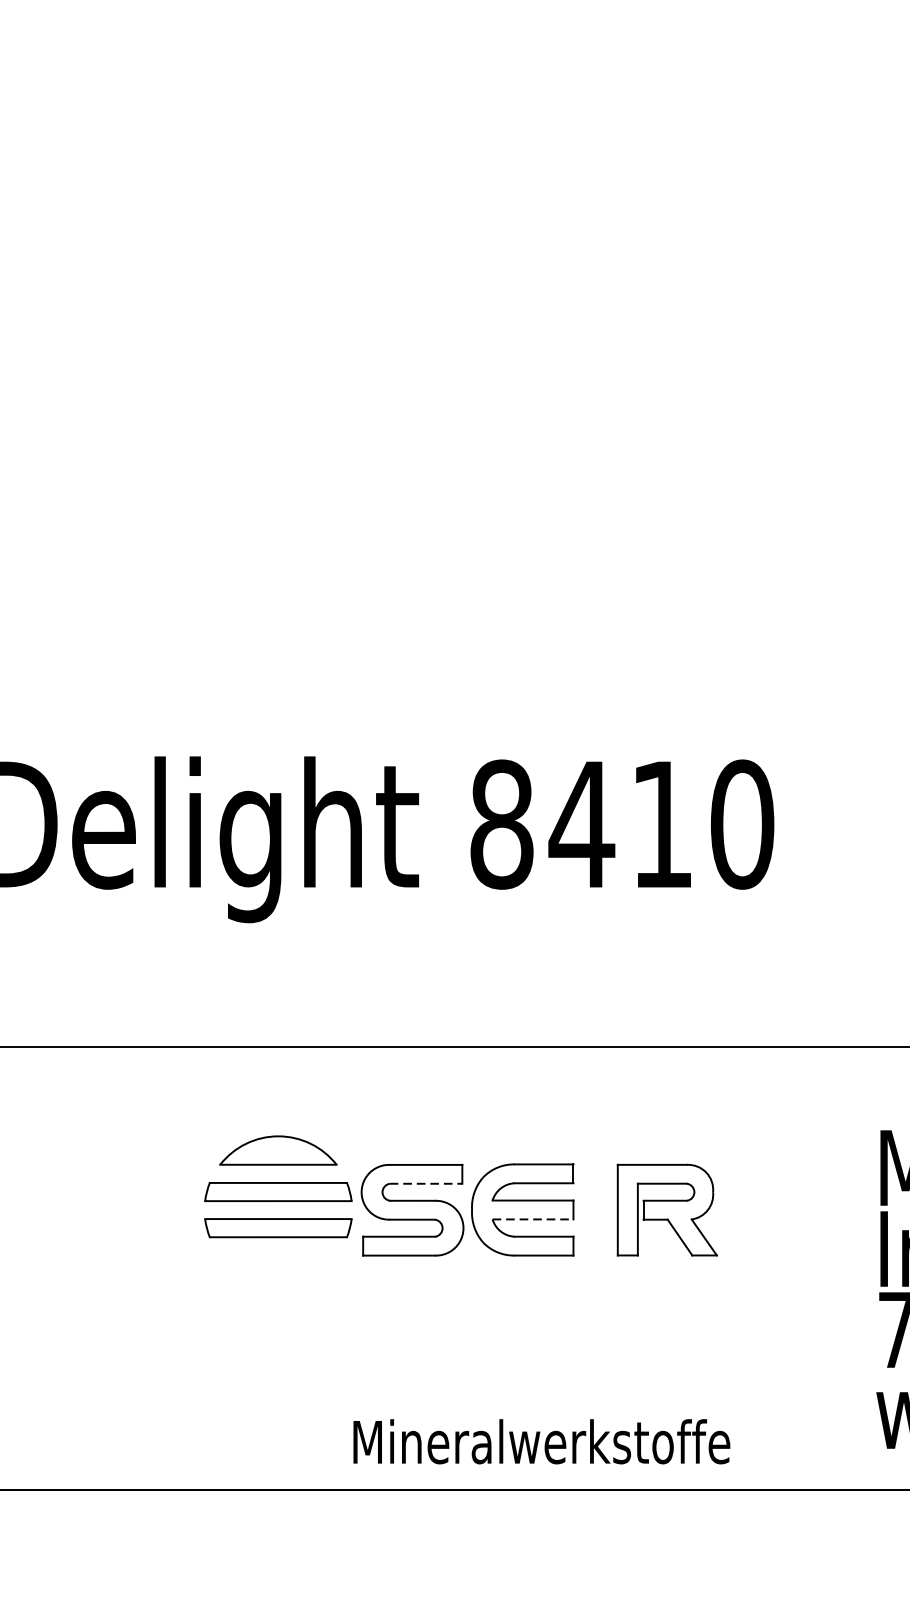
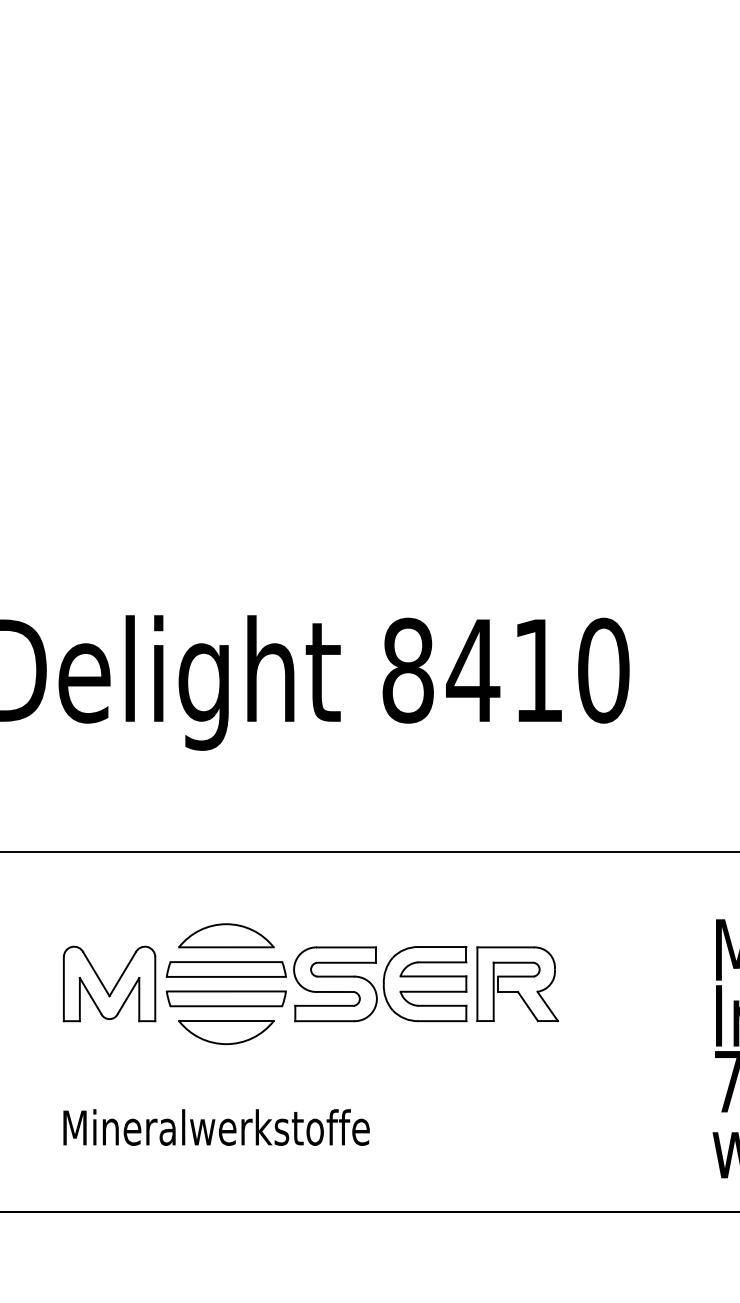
line: (426, 1183) -> (346, 962), dashed -> solid
part: (134, 1209) -> (109, 983), added
part: (667, 1210) -> (517, 984), moved
line: (533, 1219) -> (433, 991), dashed -> solid
part: (278, 1269) -> (226, 1032), added
text: (541, 1441) -> (216, 1127), moved

